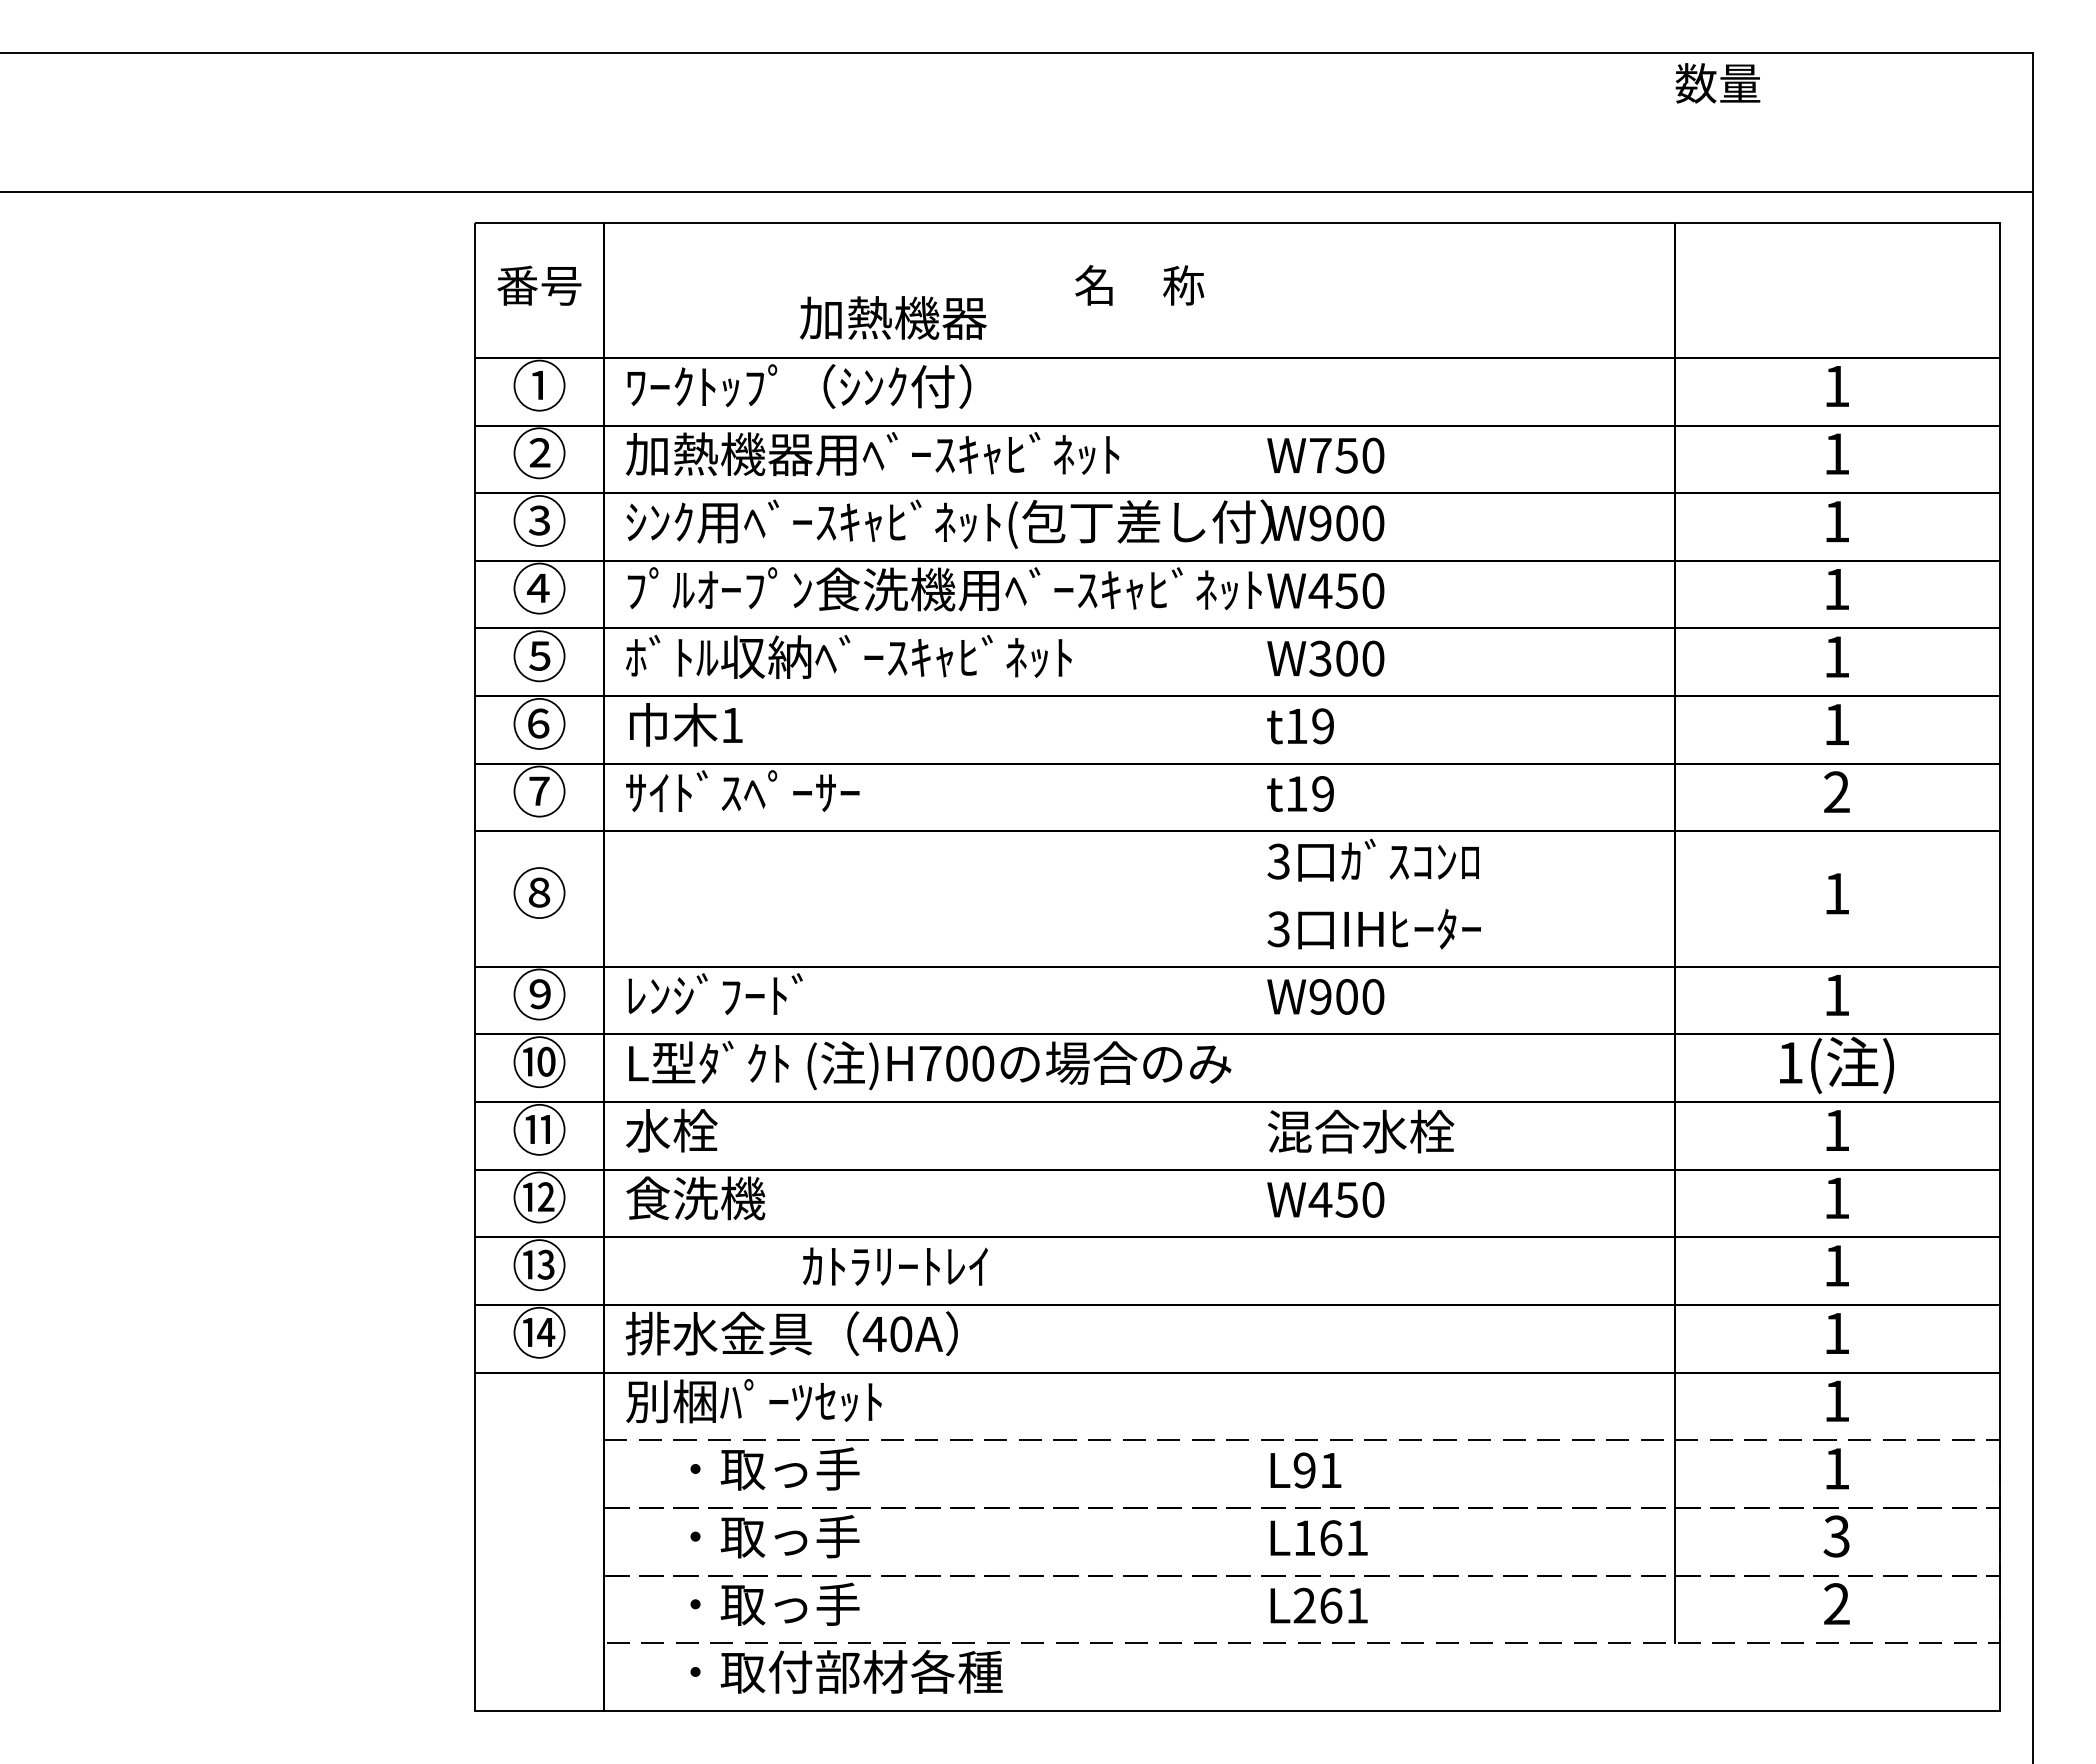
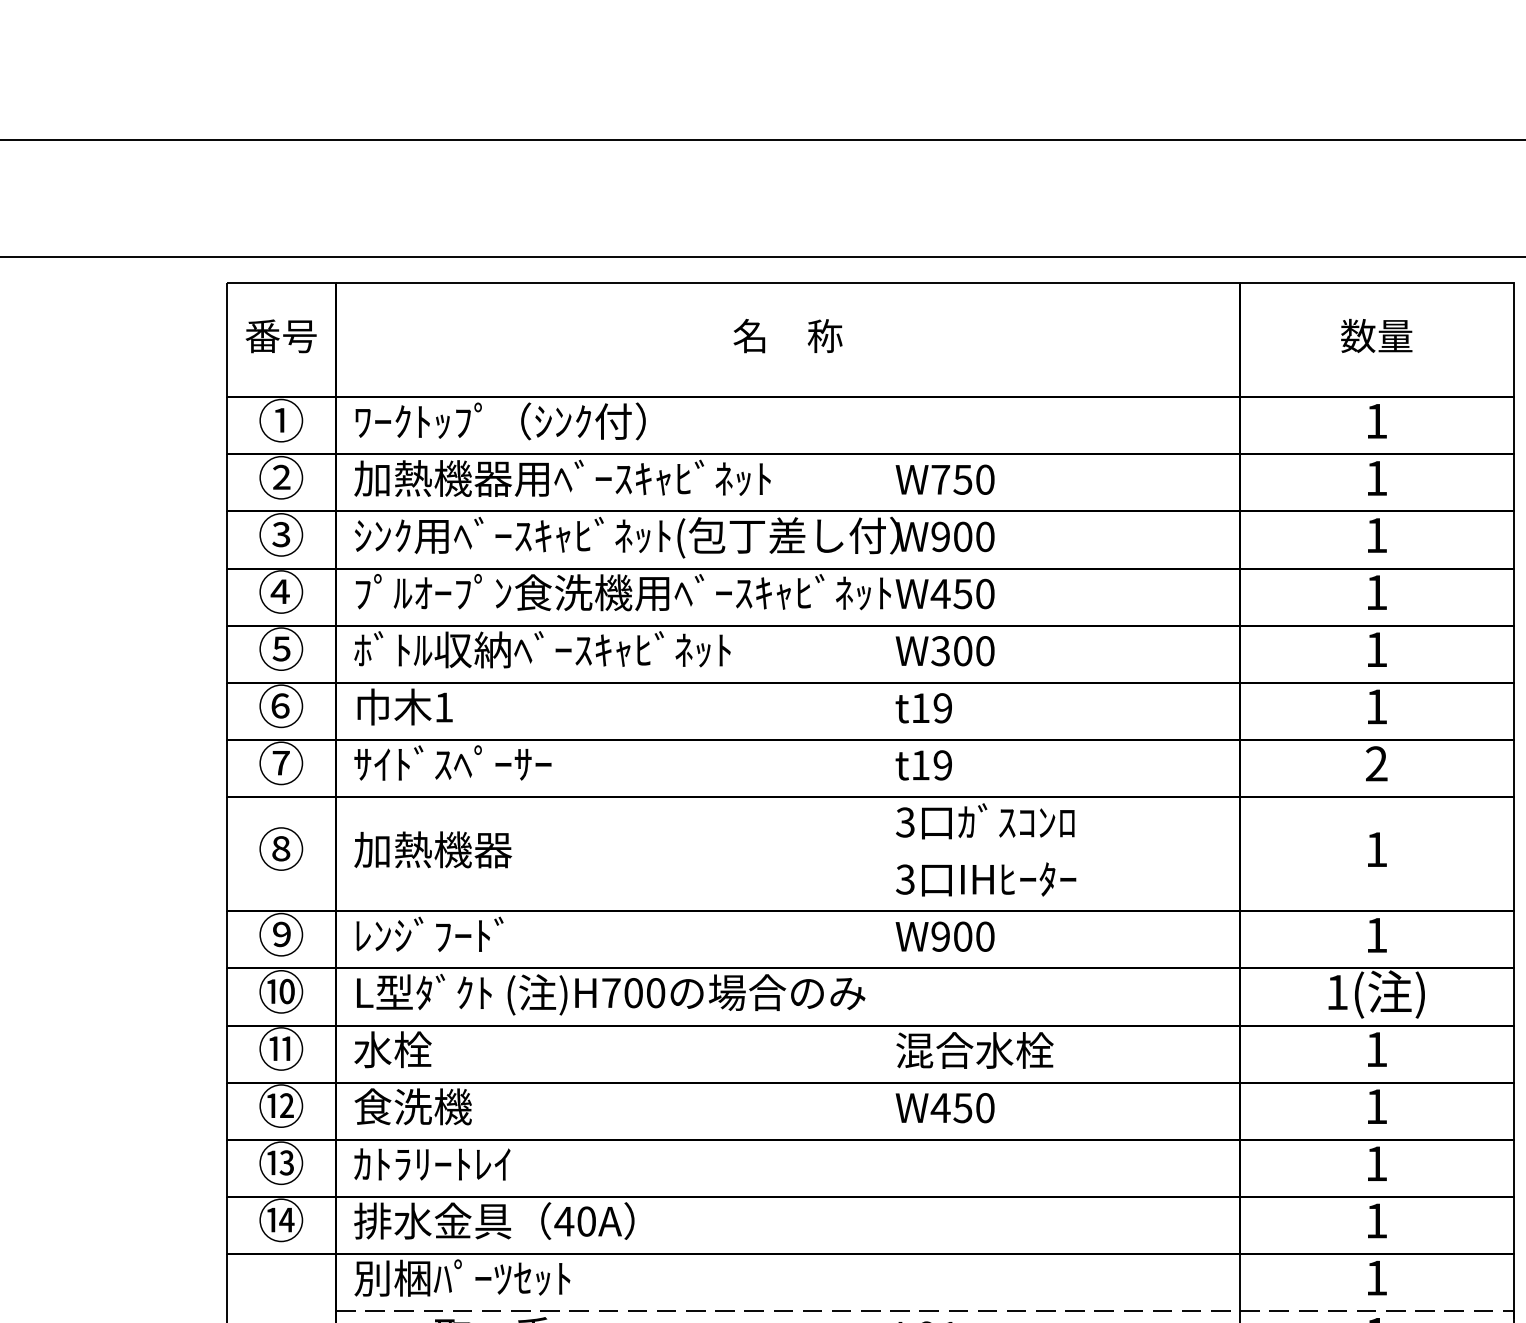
text: (1717, 83) -> (1376, 336), moved
text: (892, 317) -> (432, 849), moved
text: (895, 1266) -> (432, 1164), moved

